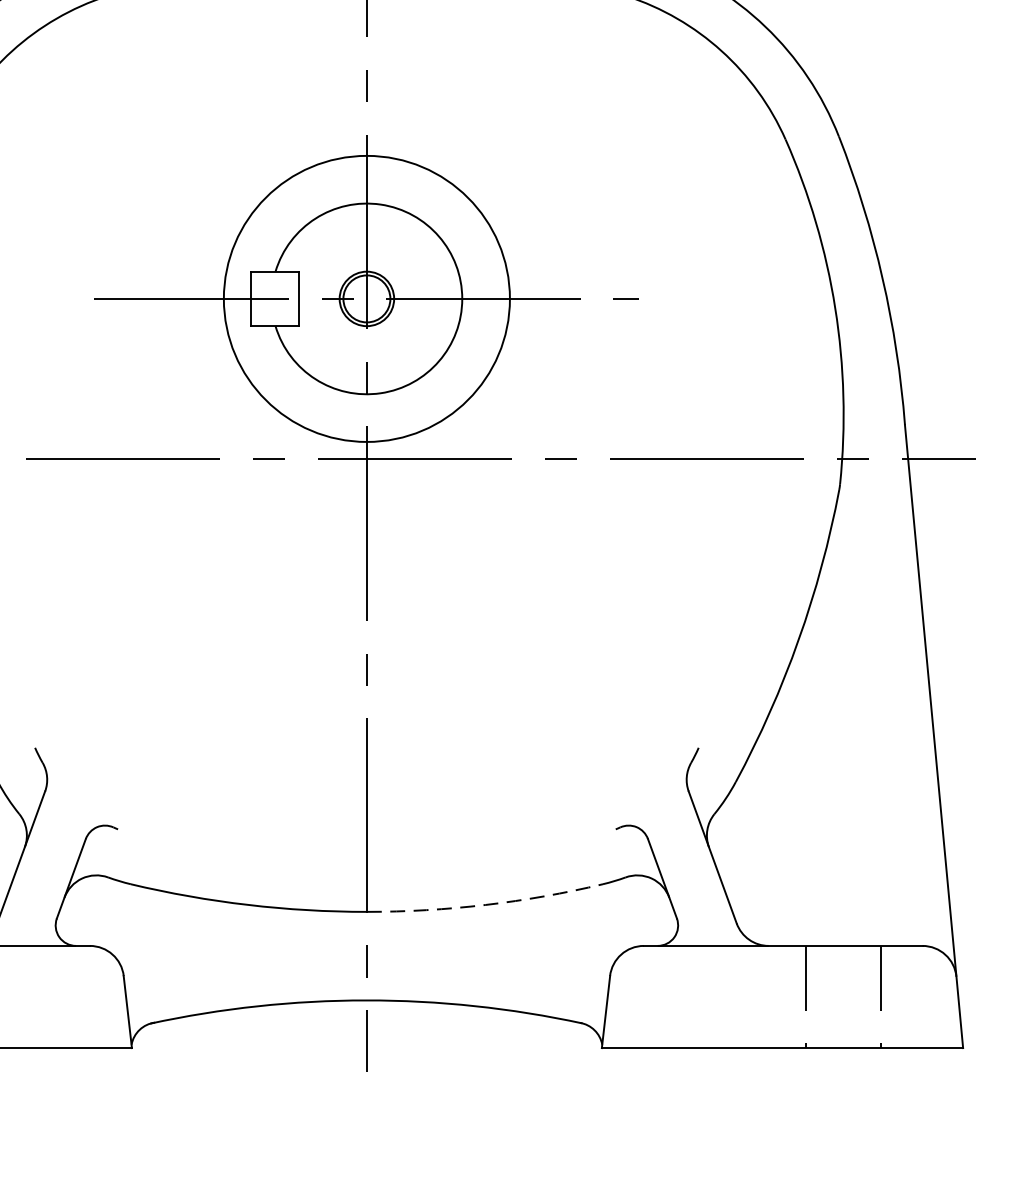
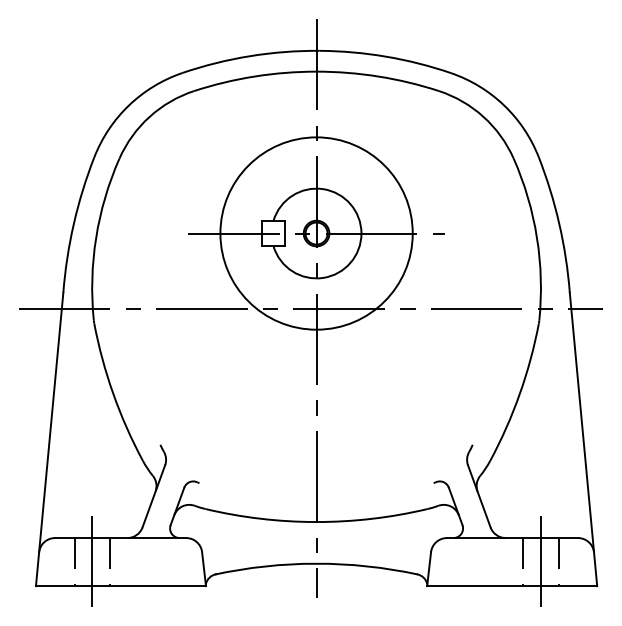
circle: (366, 298) -> (316, 233), size x1.43
arc: (485, 904) -> (372, 518), dashed -> solid
line: (842, 995) -> (540, 561), added

